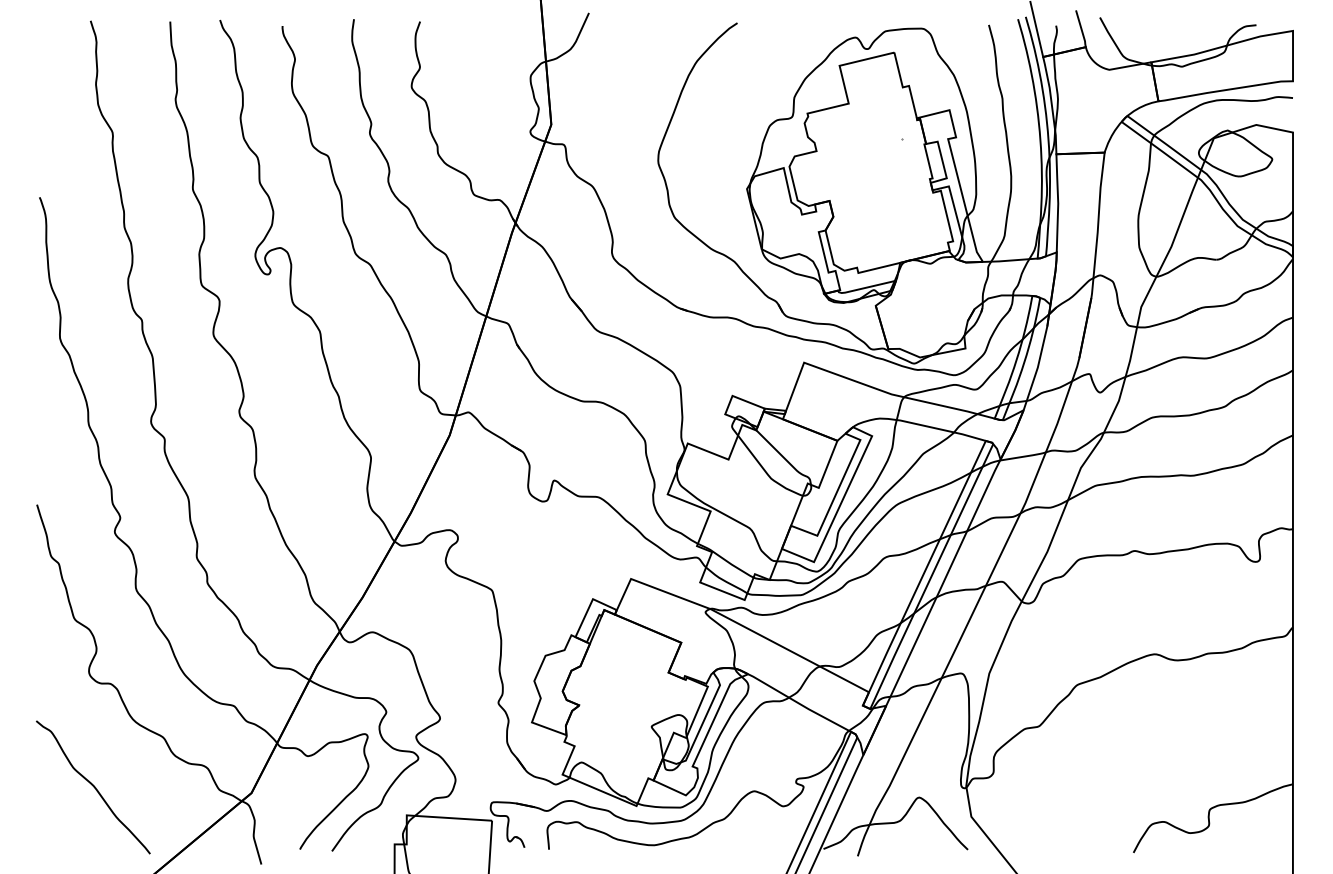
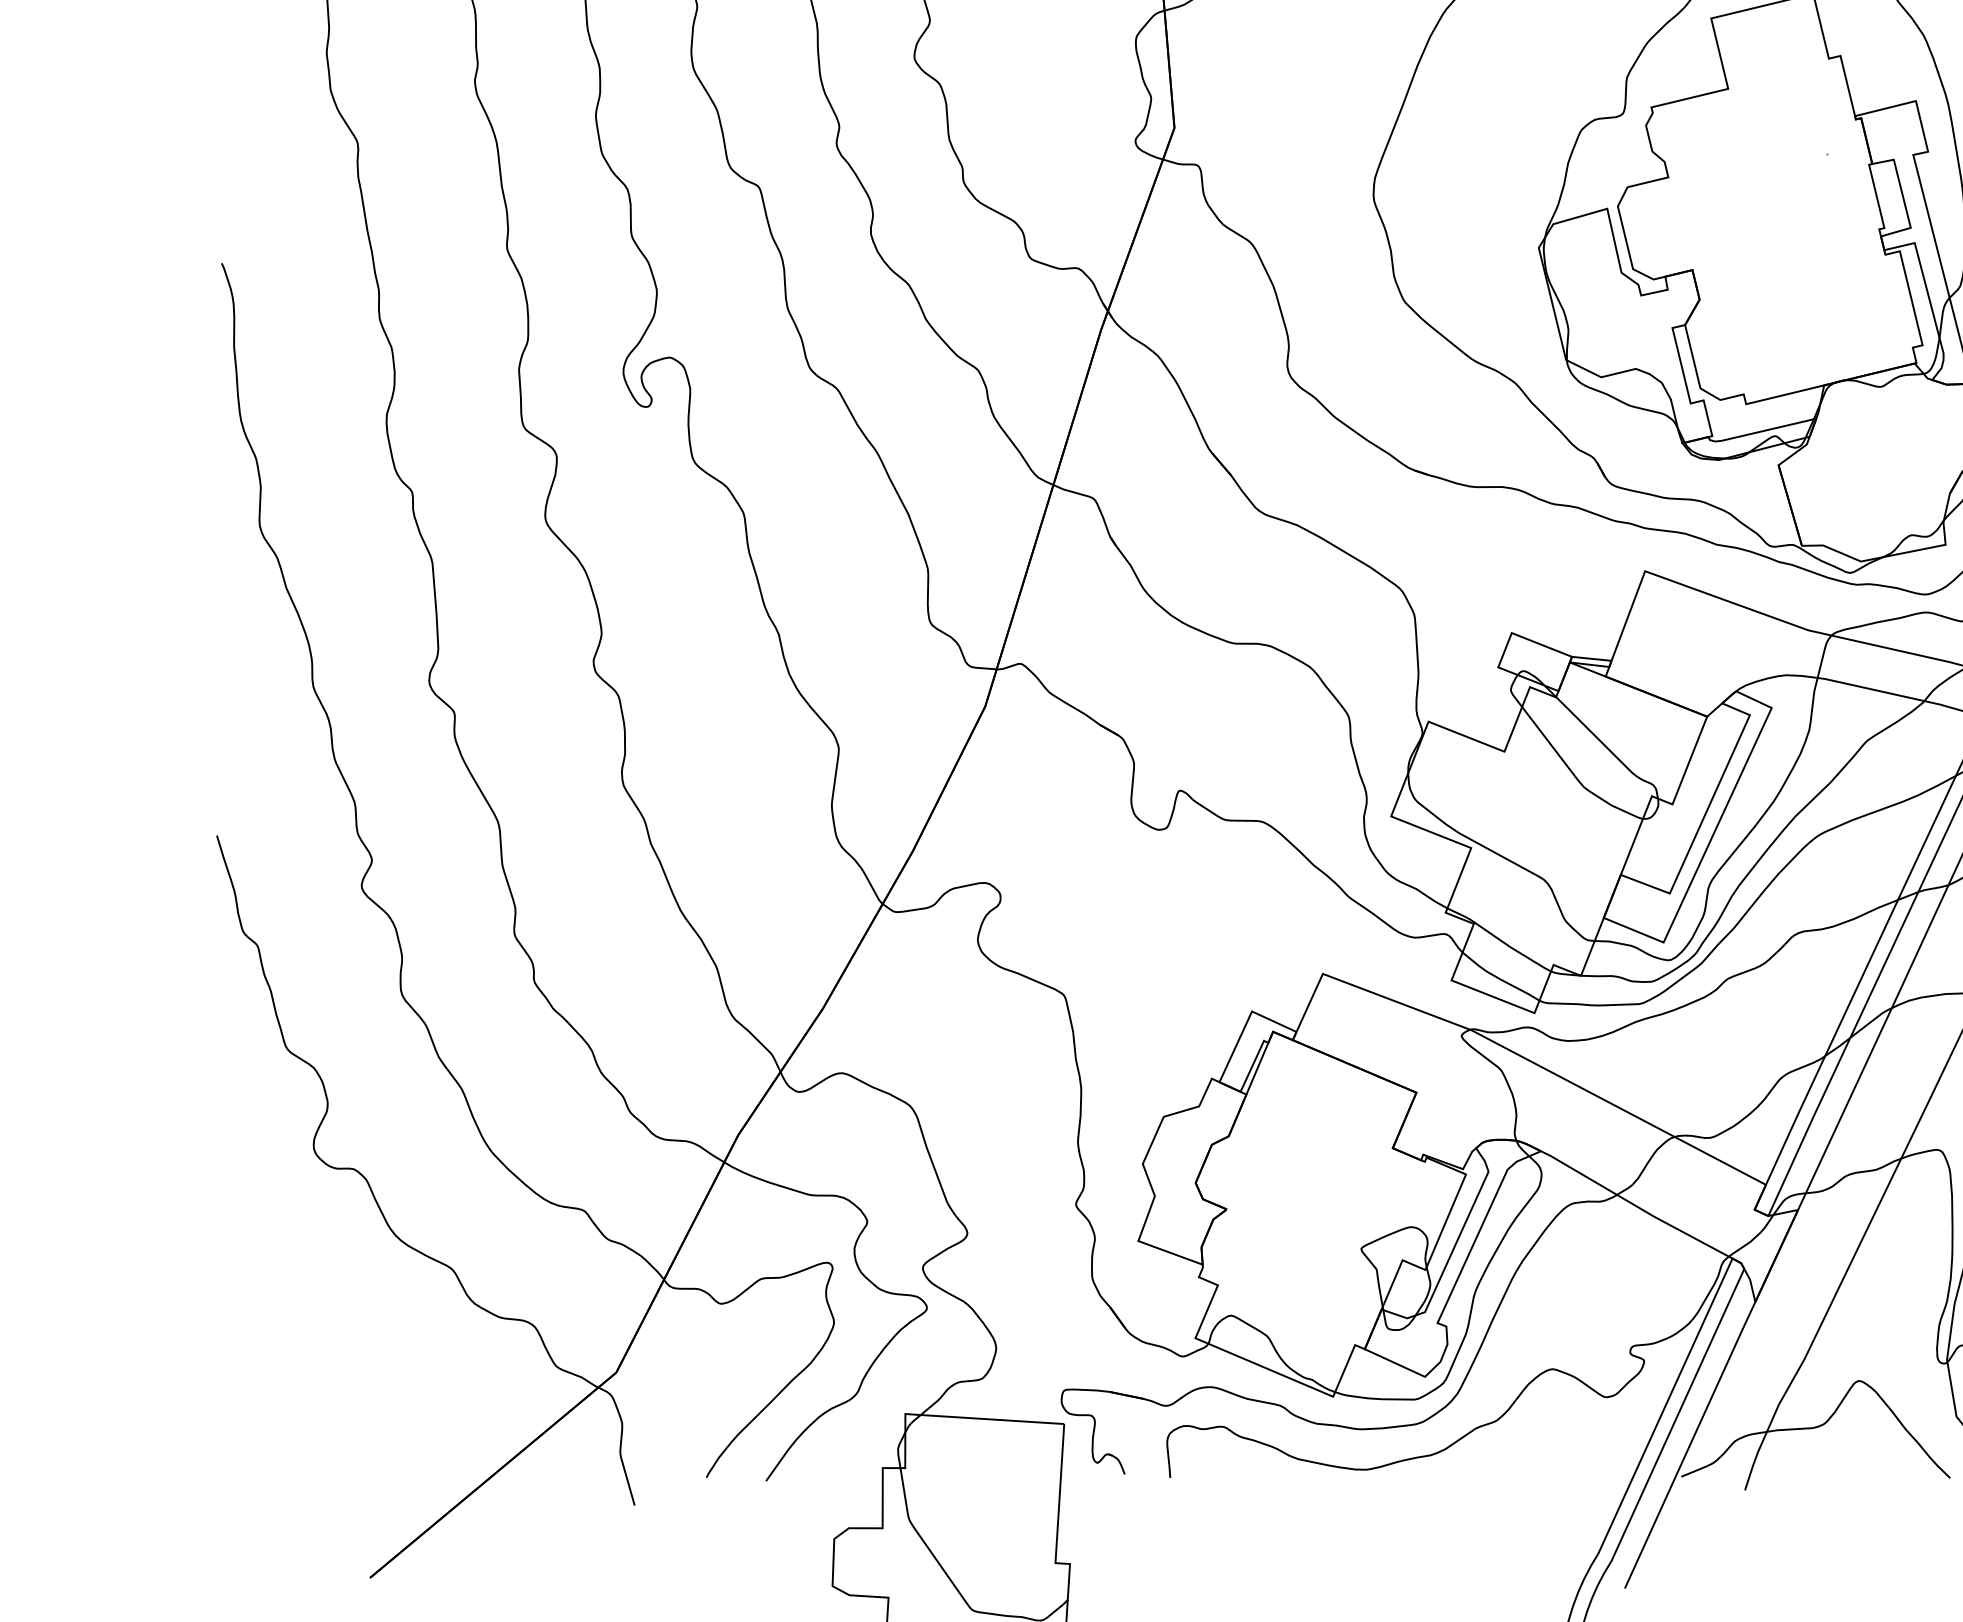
curve: (93, 787) -> (322, 1362), removed

